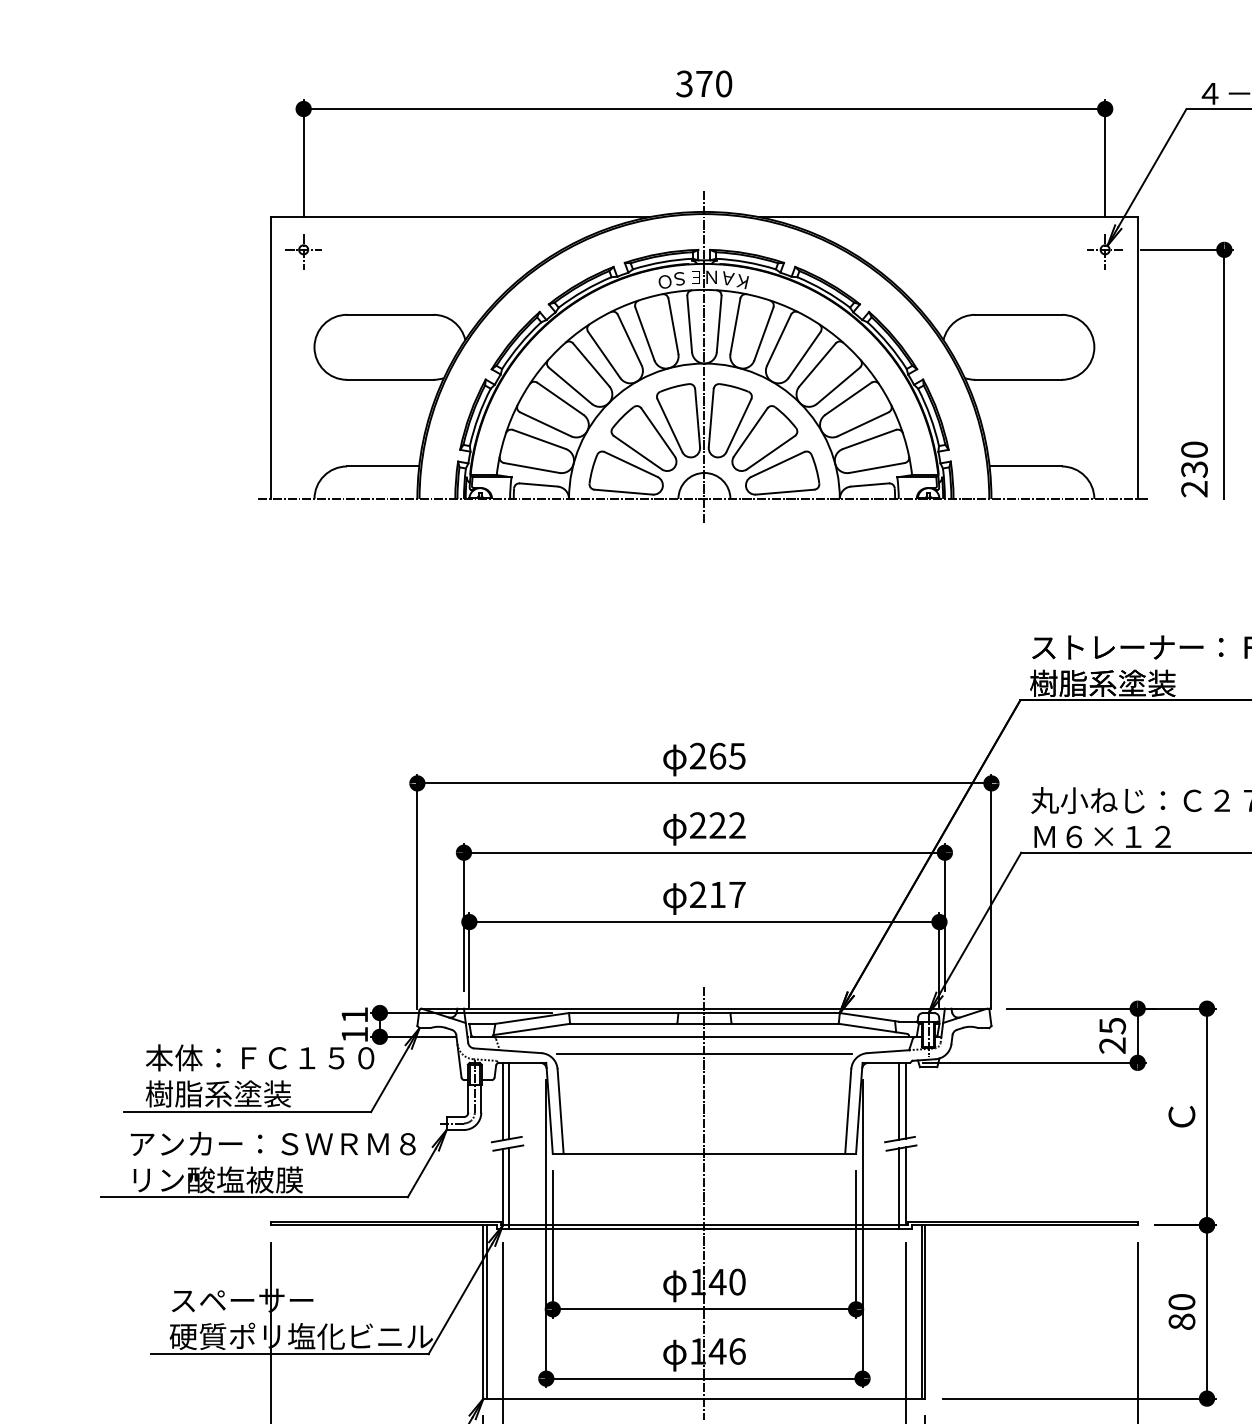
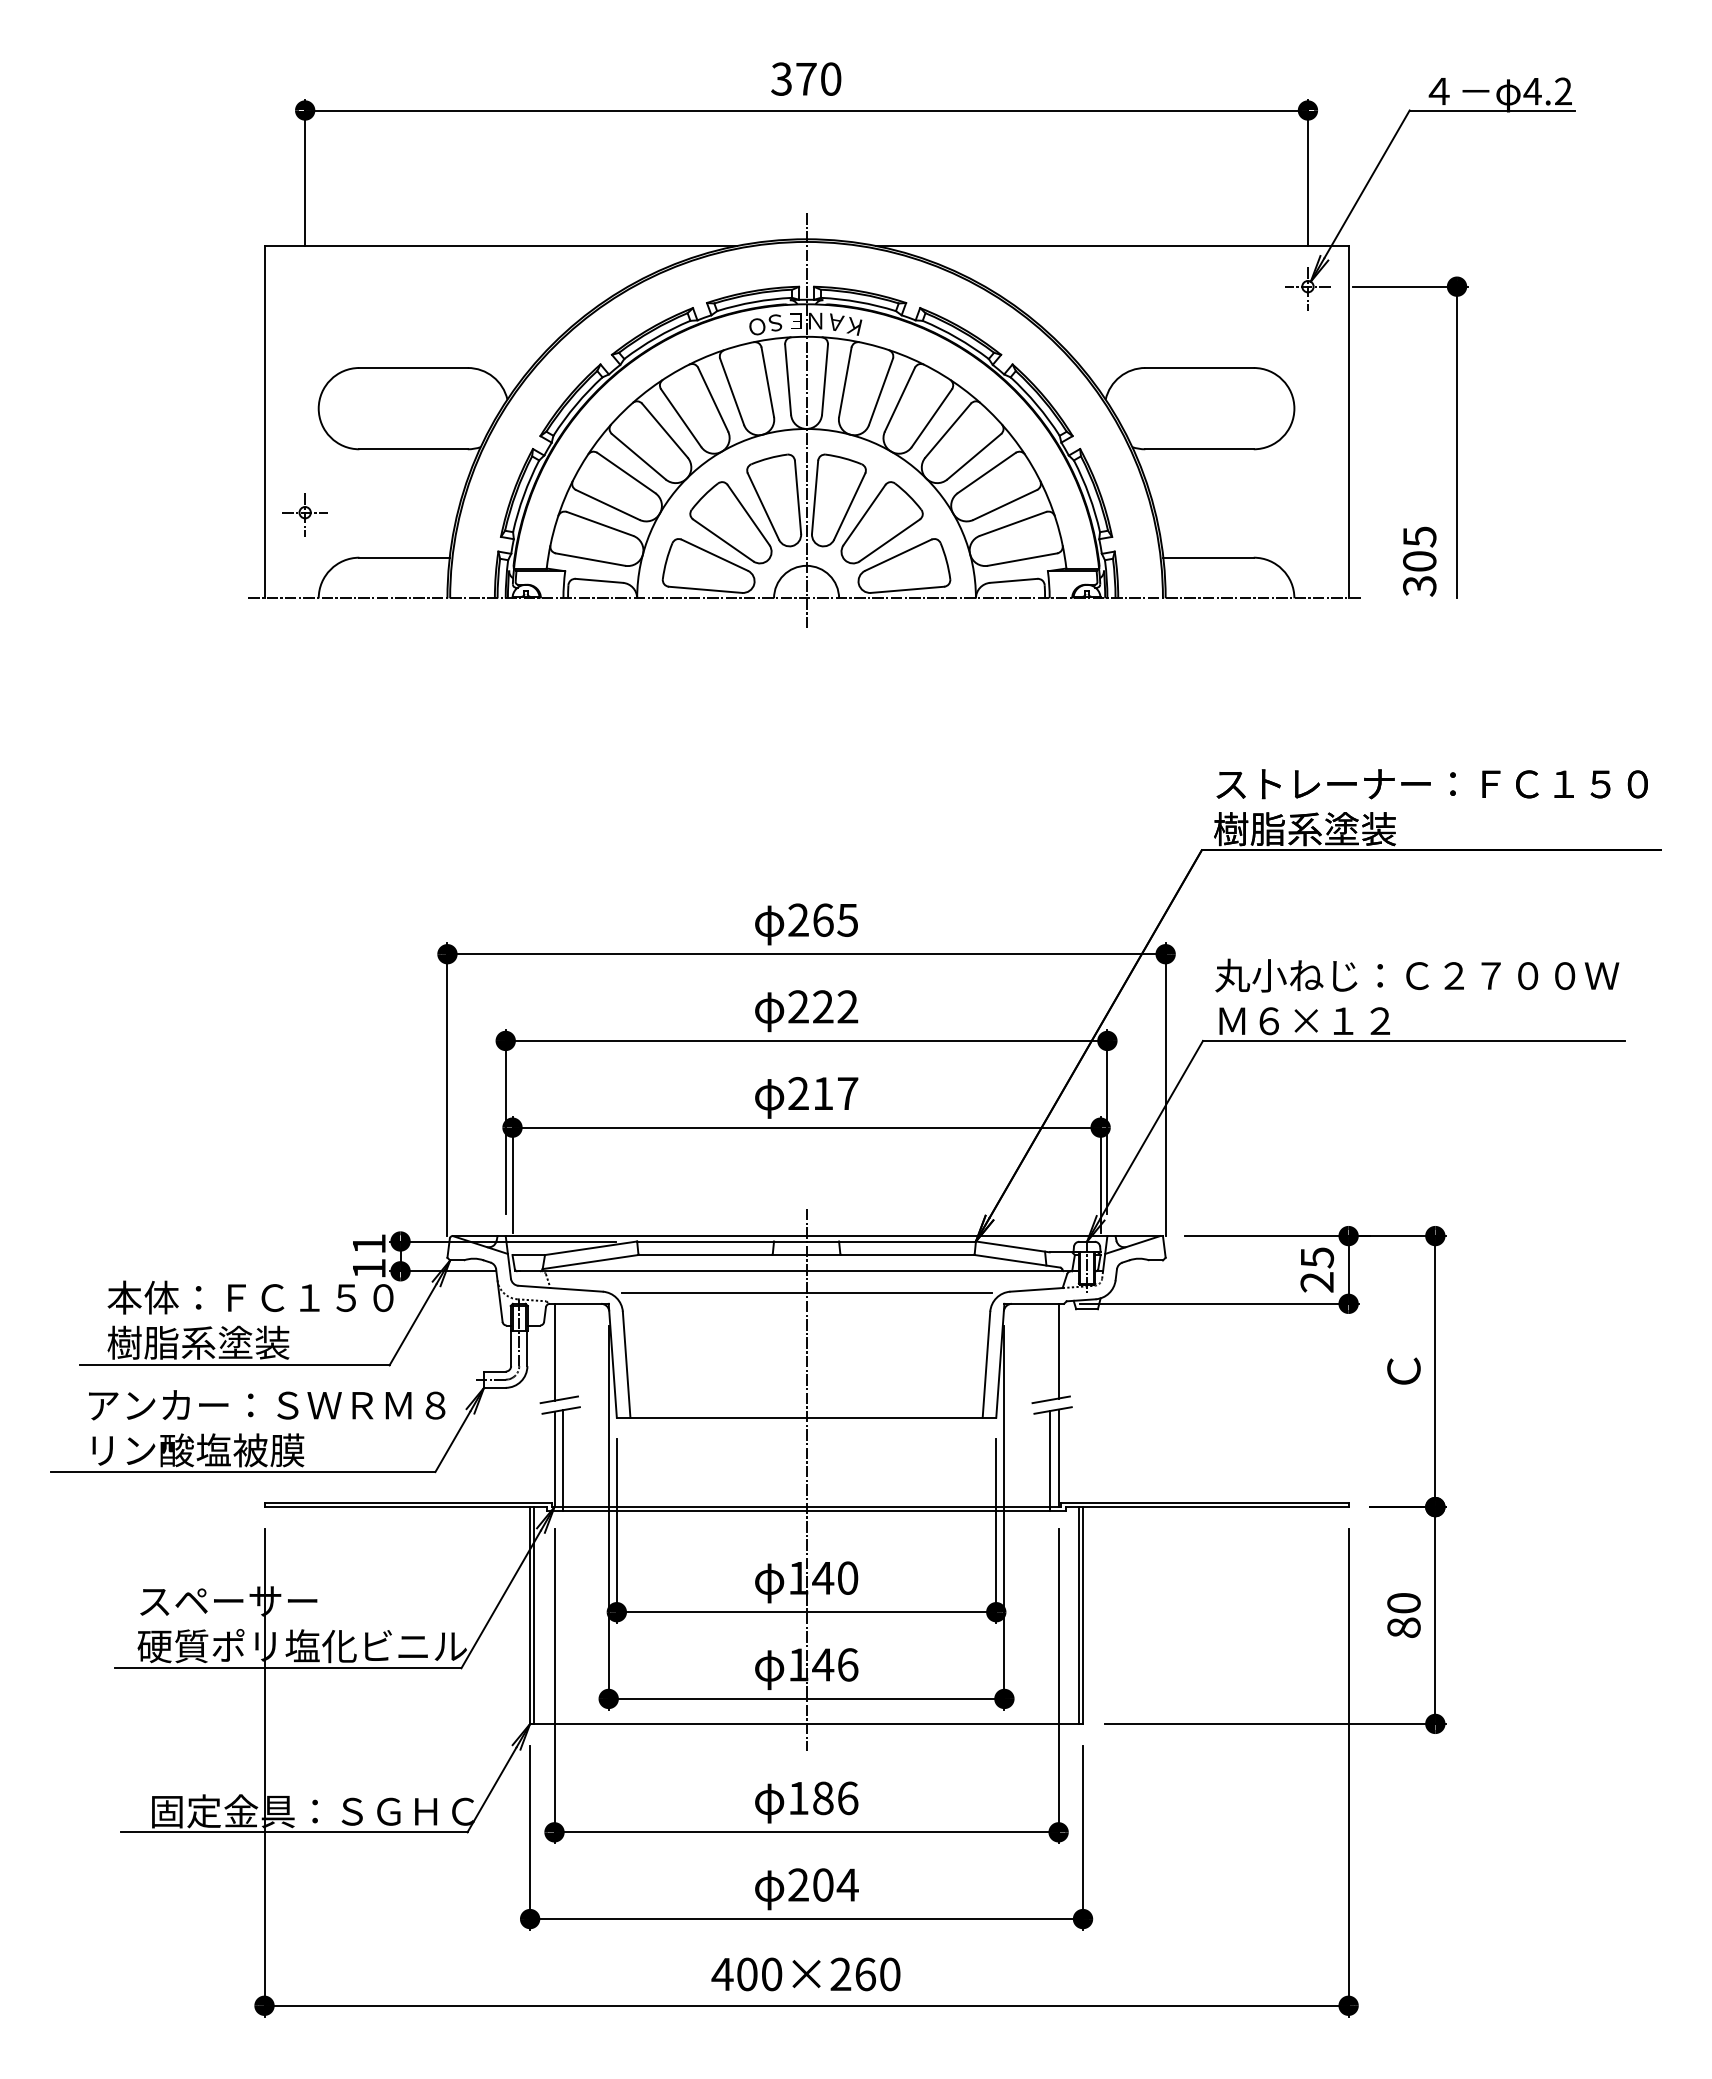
part: (303, 251) -> (304, 514), moved
text: (1194, 469) -> (1419, 561), 230 -> 305
line: (509, 1100) -> (562, 1351), removed
line: (899, 1100) -> (1050, 1351), removed

